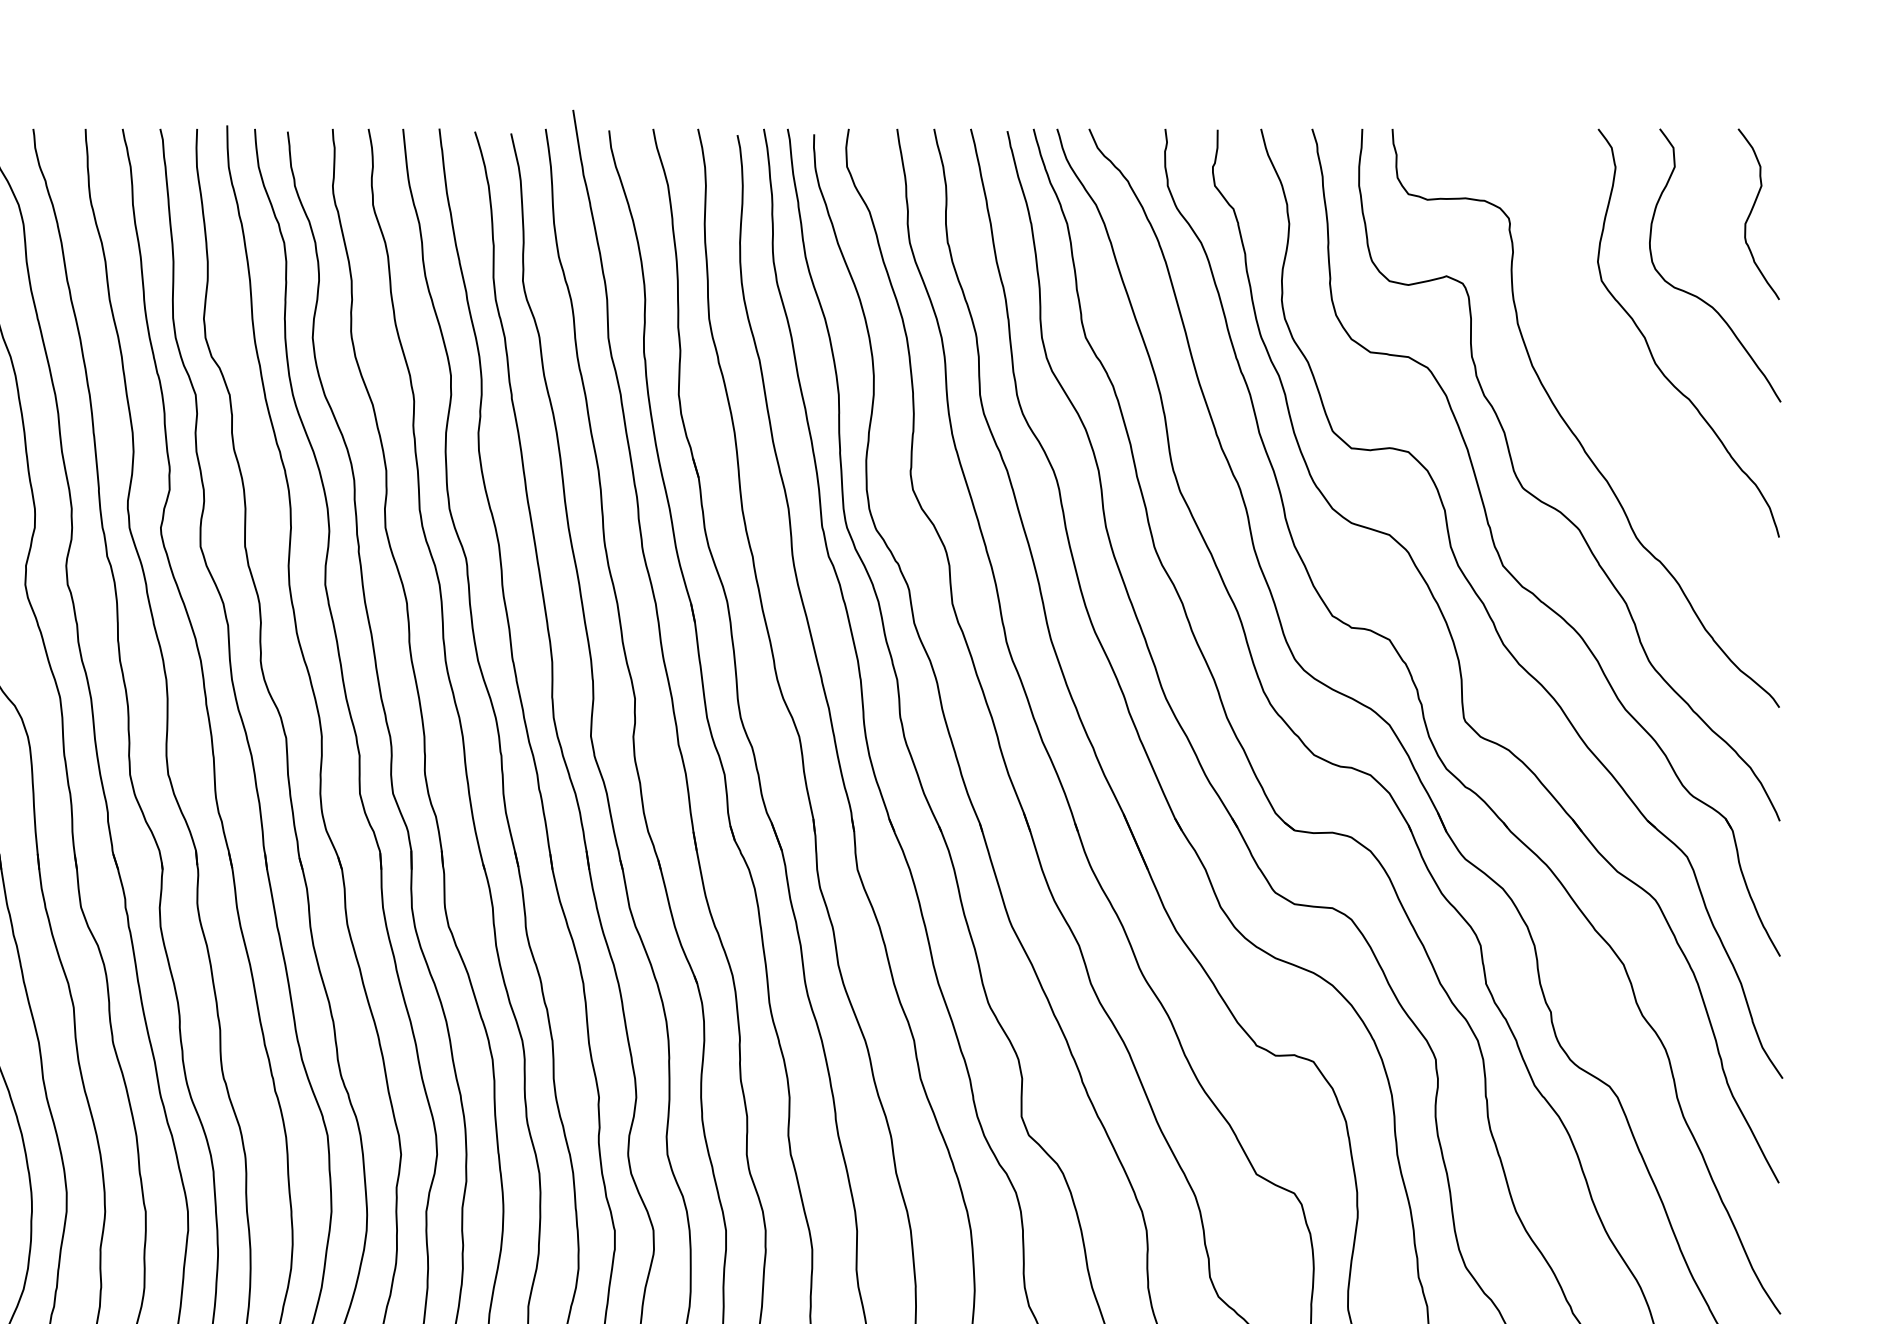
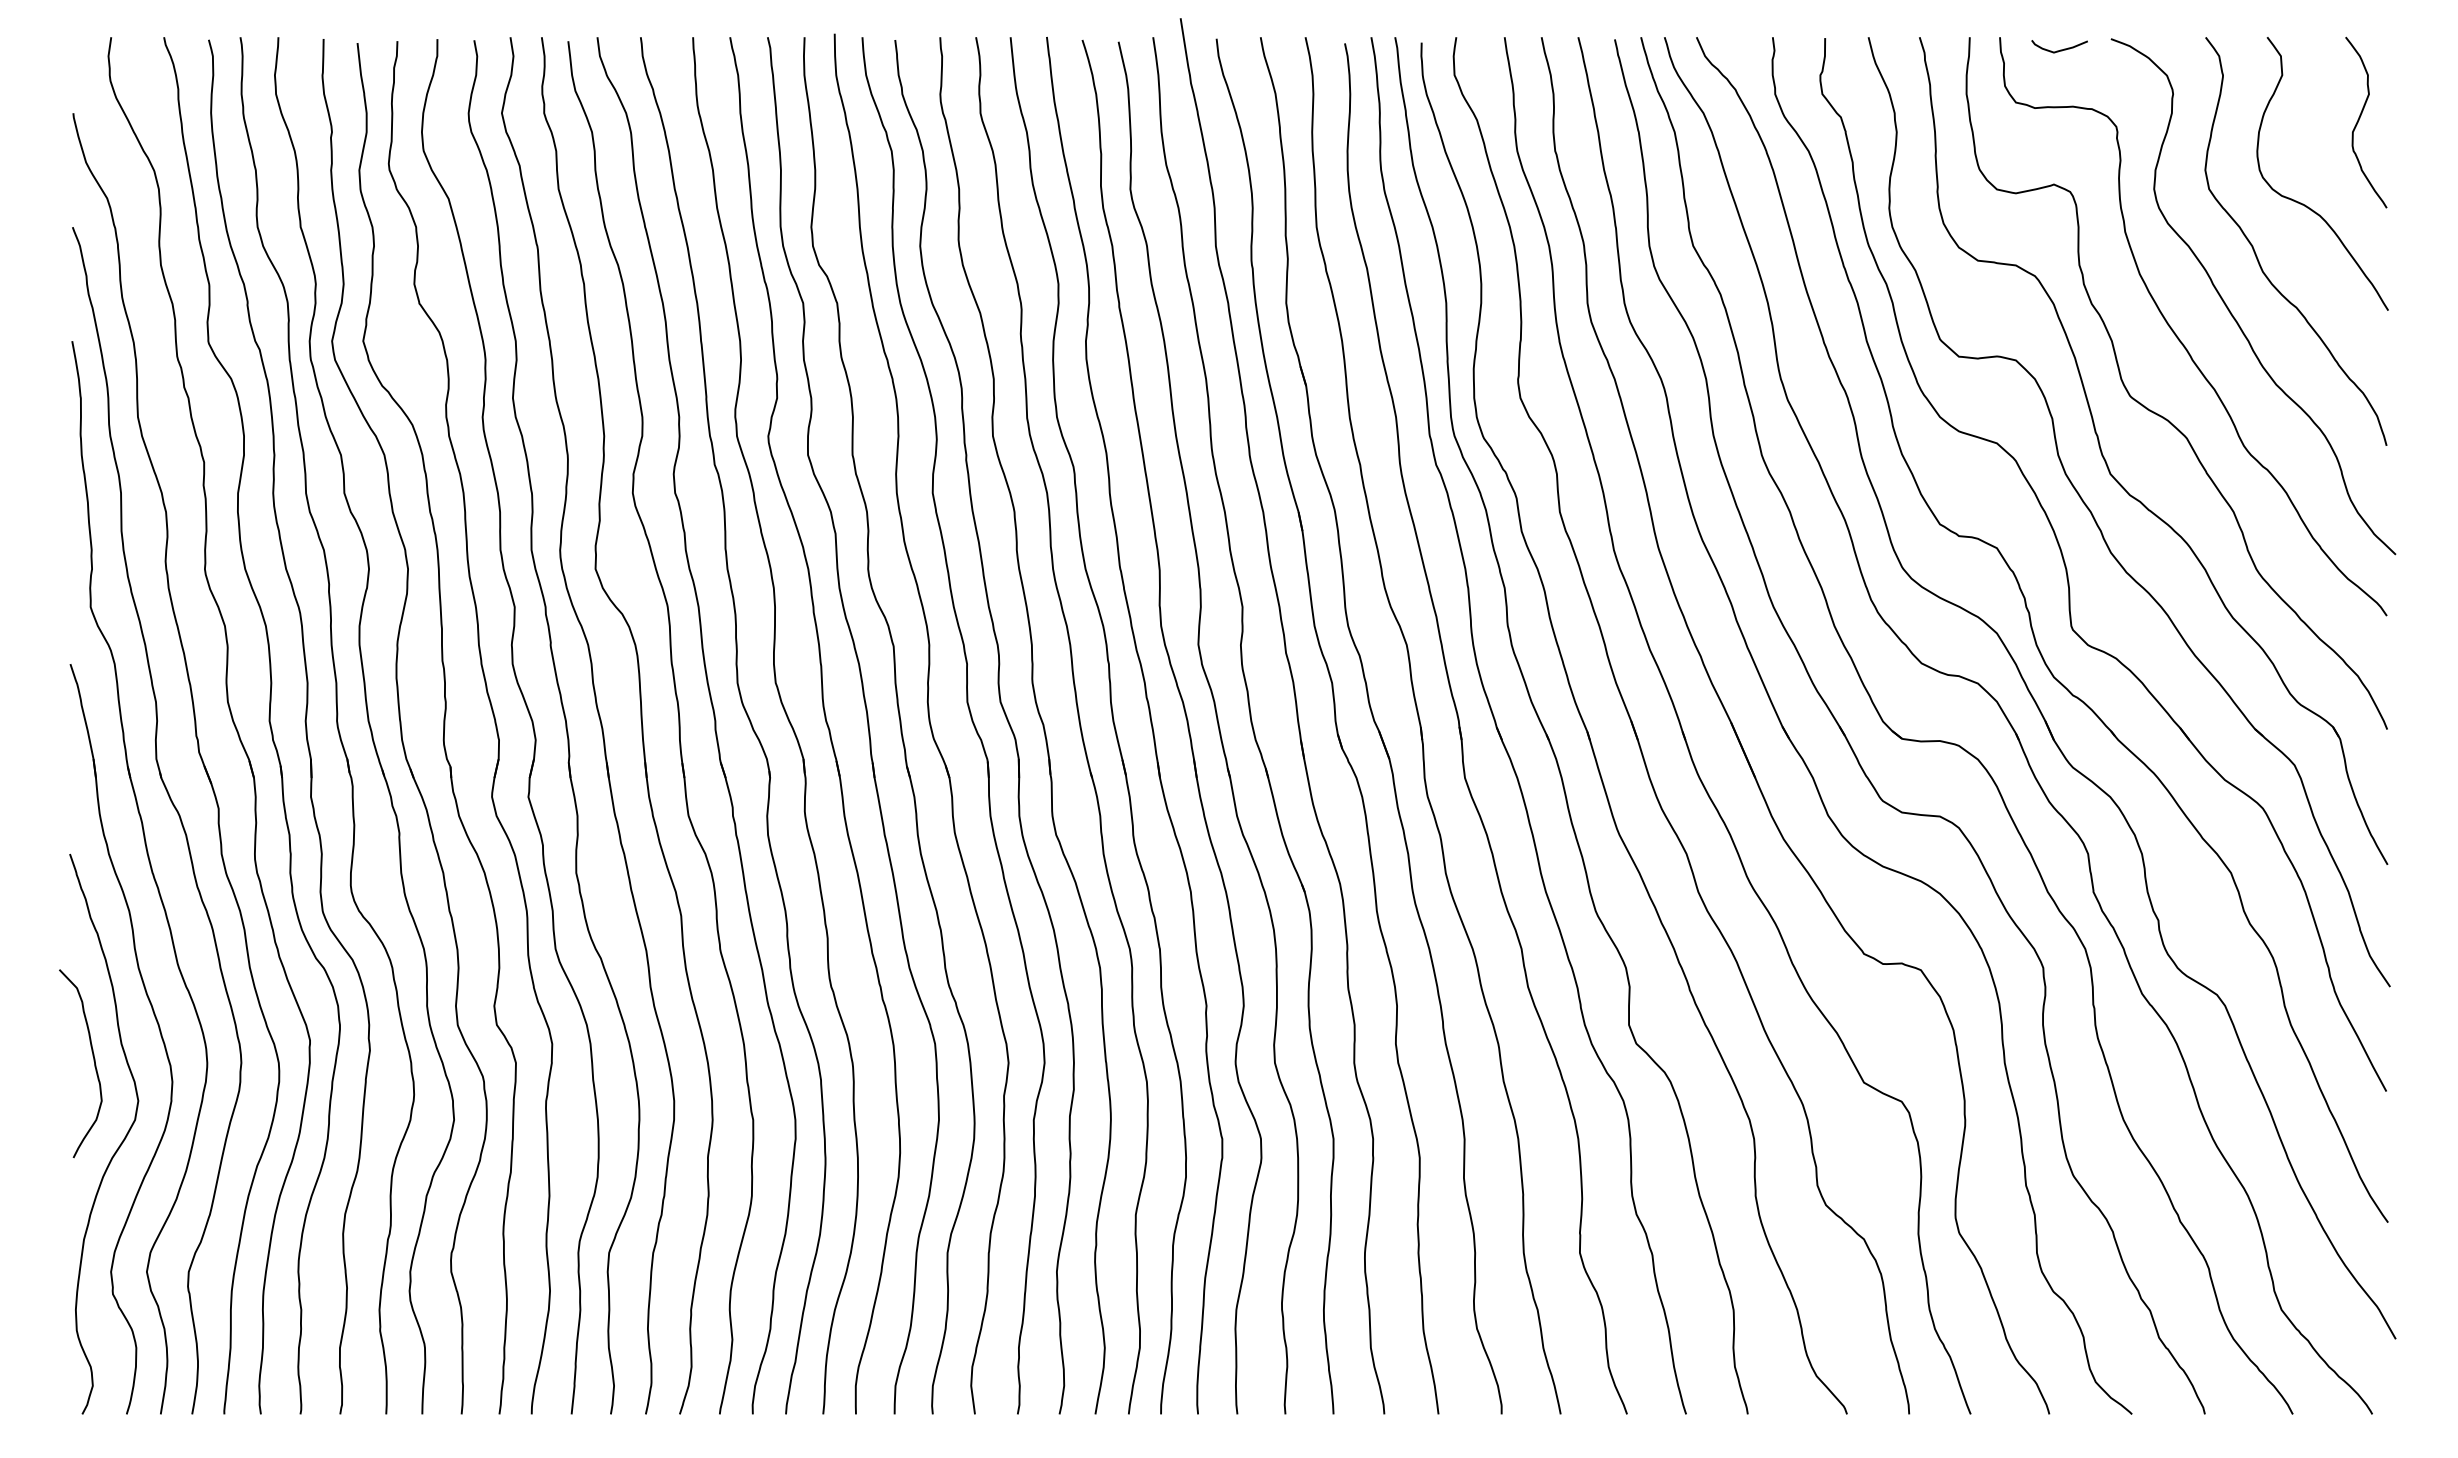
curve: (1453, 141) -> (2060, 49), added
curve: (1623, 402) -> (2230, 310), added

